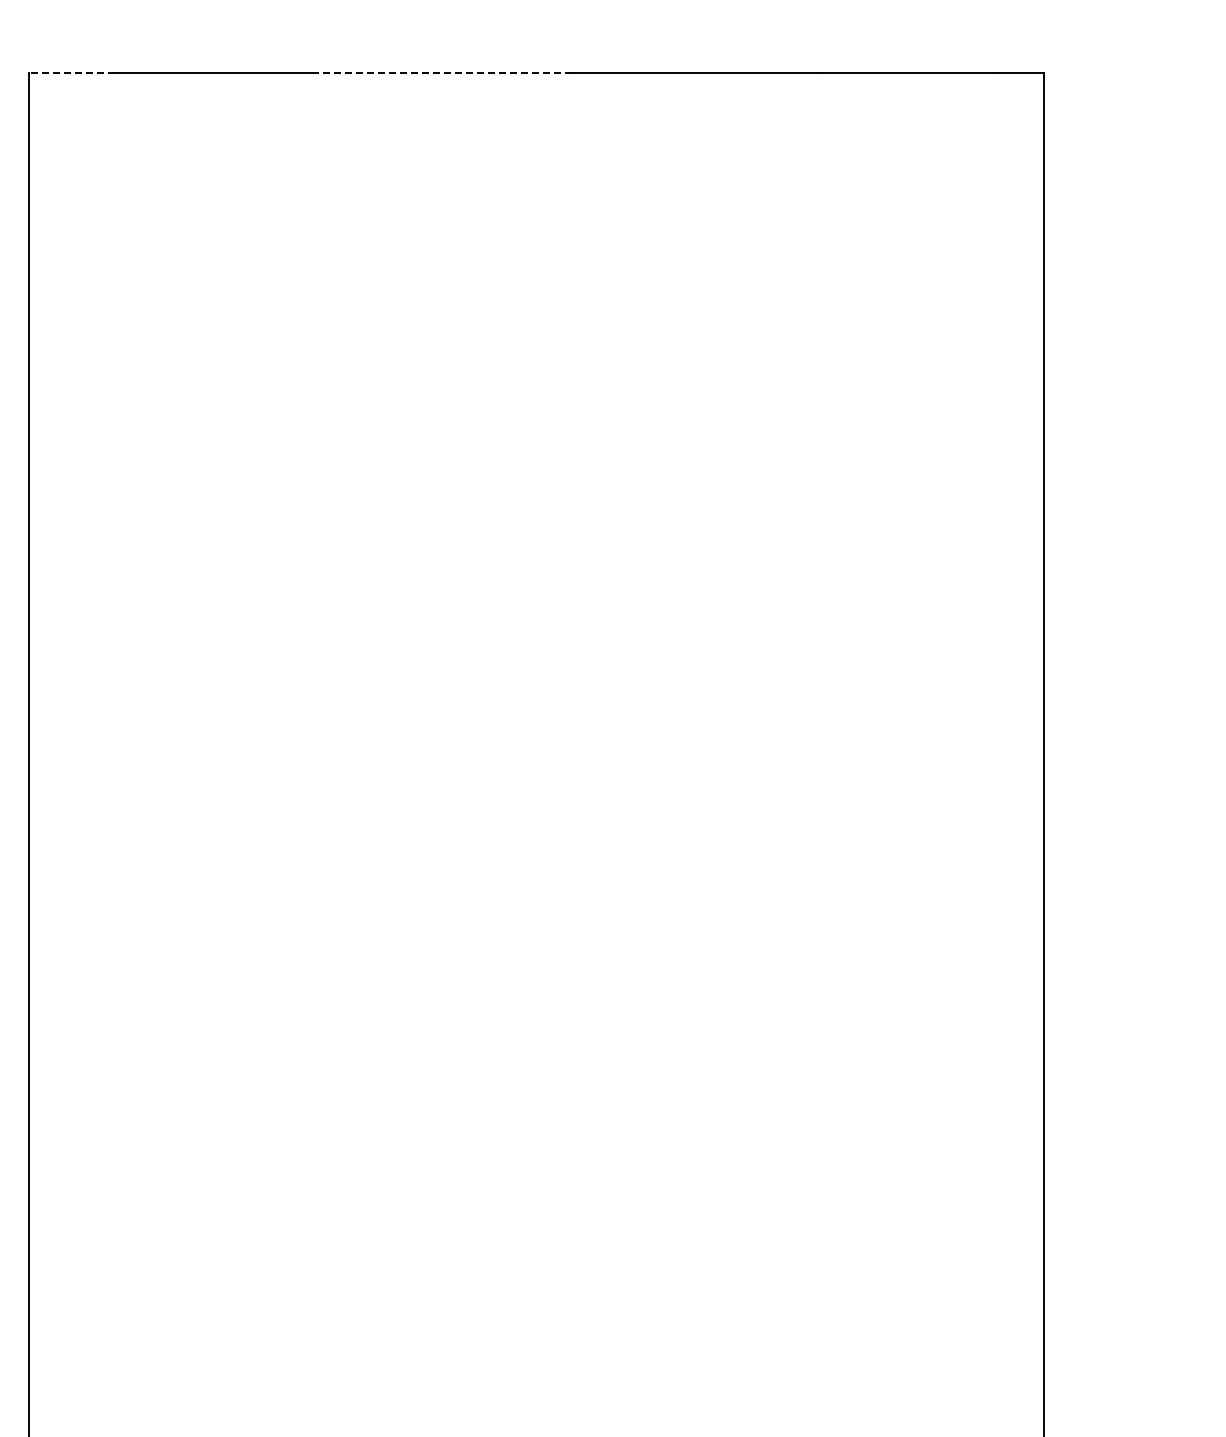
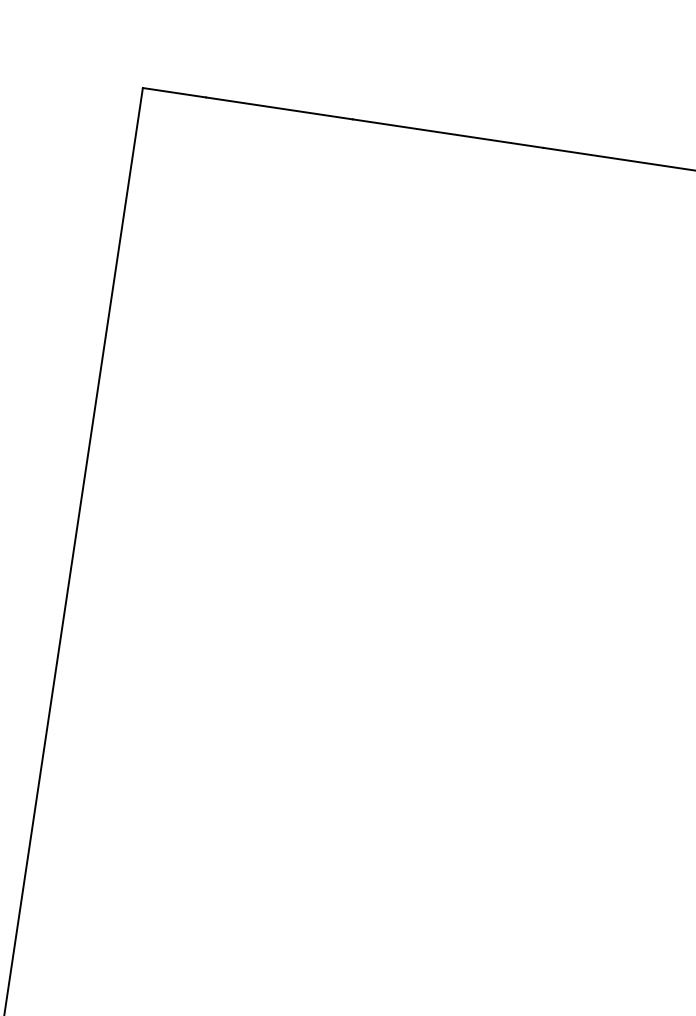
line: (71, 72) -> (174, 92), dashed -> solid
line: (442, 72) -> (448, 133), dashed -> solid

